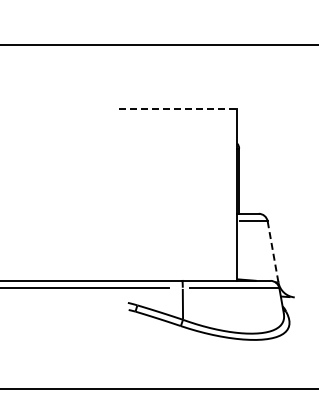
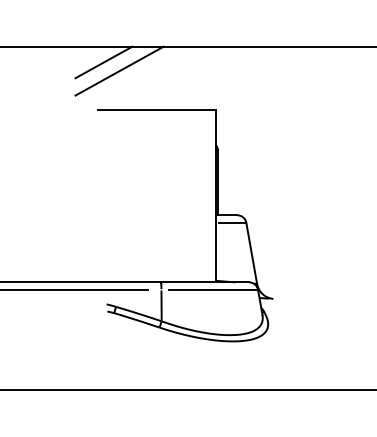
line: (124, 61) -> (103, 62), added
line: (140, 69) -> (119, 70), added
line: (178, 109) -> (157, 110), dashed -> solid
line: (272, 252) -> (251, 253), dashed -> solid

